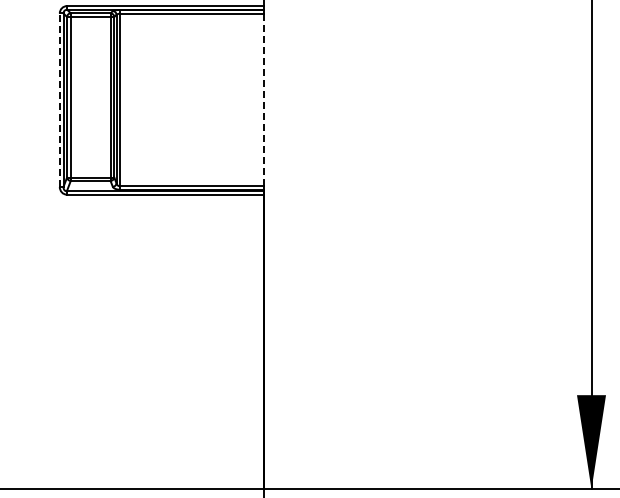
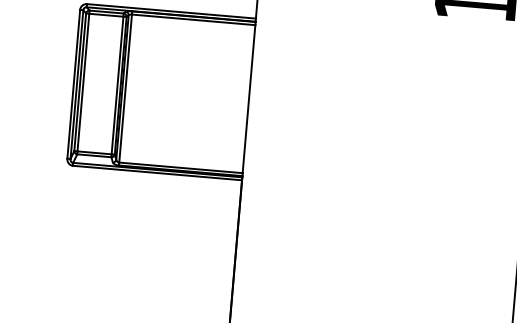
line: (59, 100) -> (73, 84), dashed -> solid
line: (264, 100) -> (249, 99), dashed -> solid

